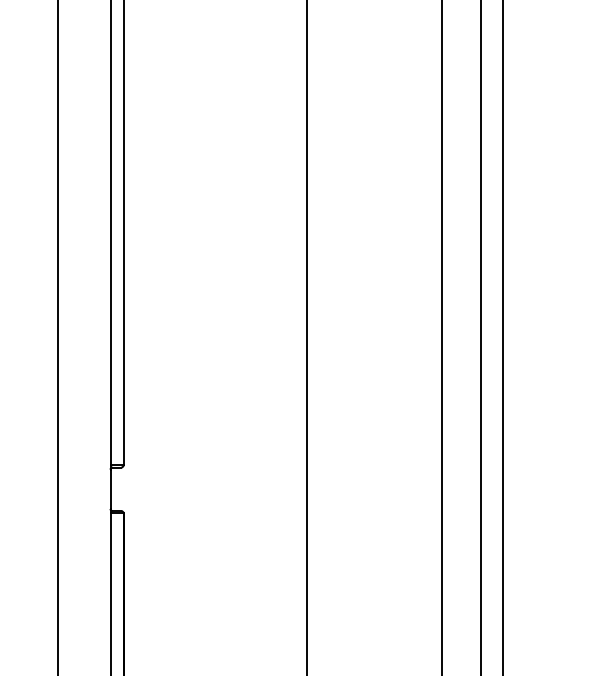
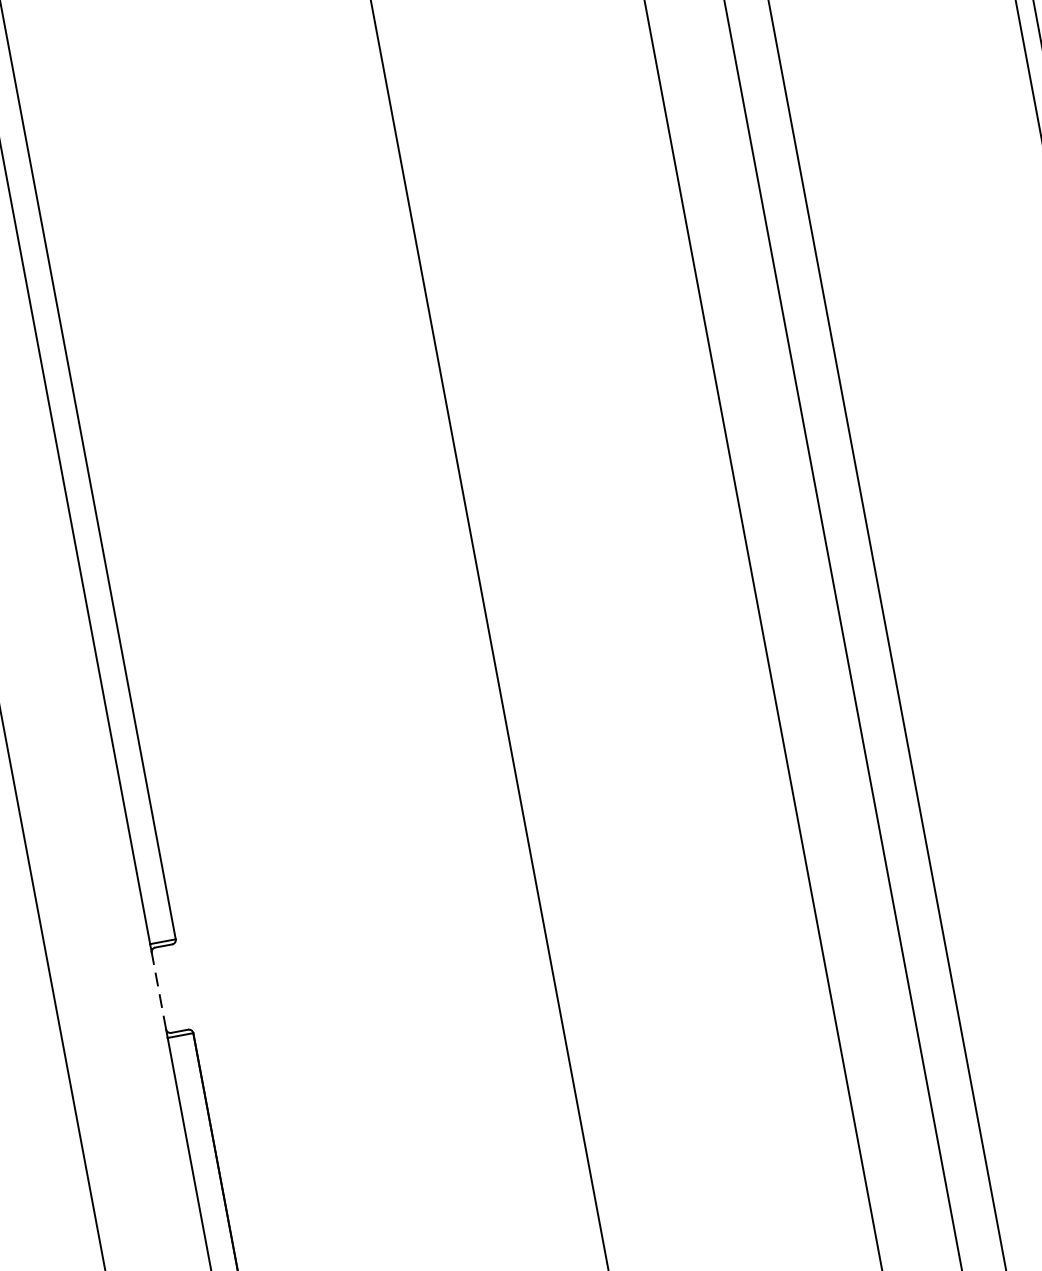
line: (110, 489) -> (158, 991), solid -> dashed

